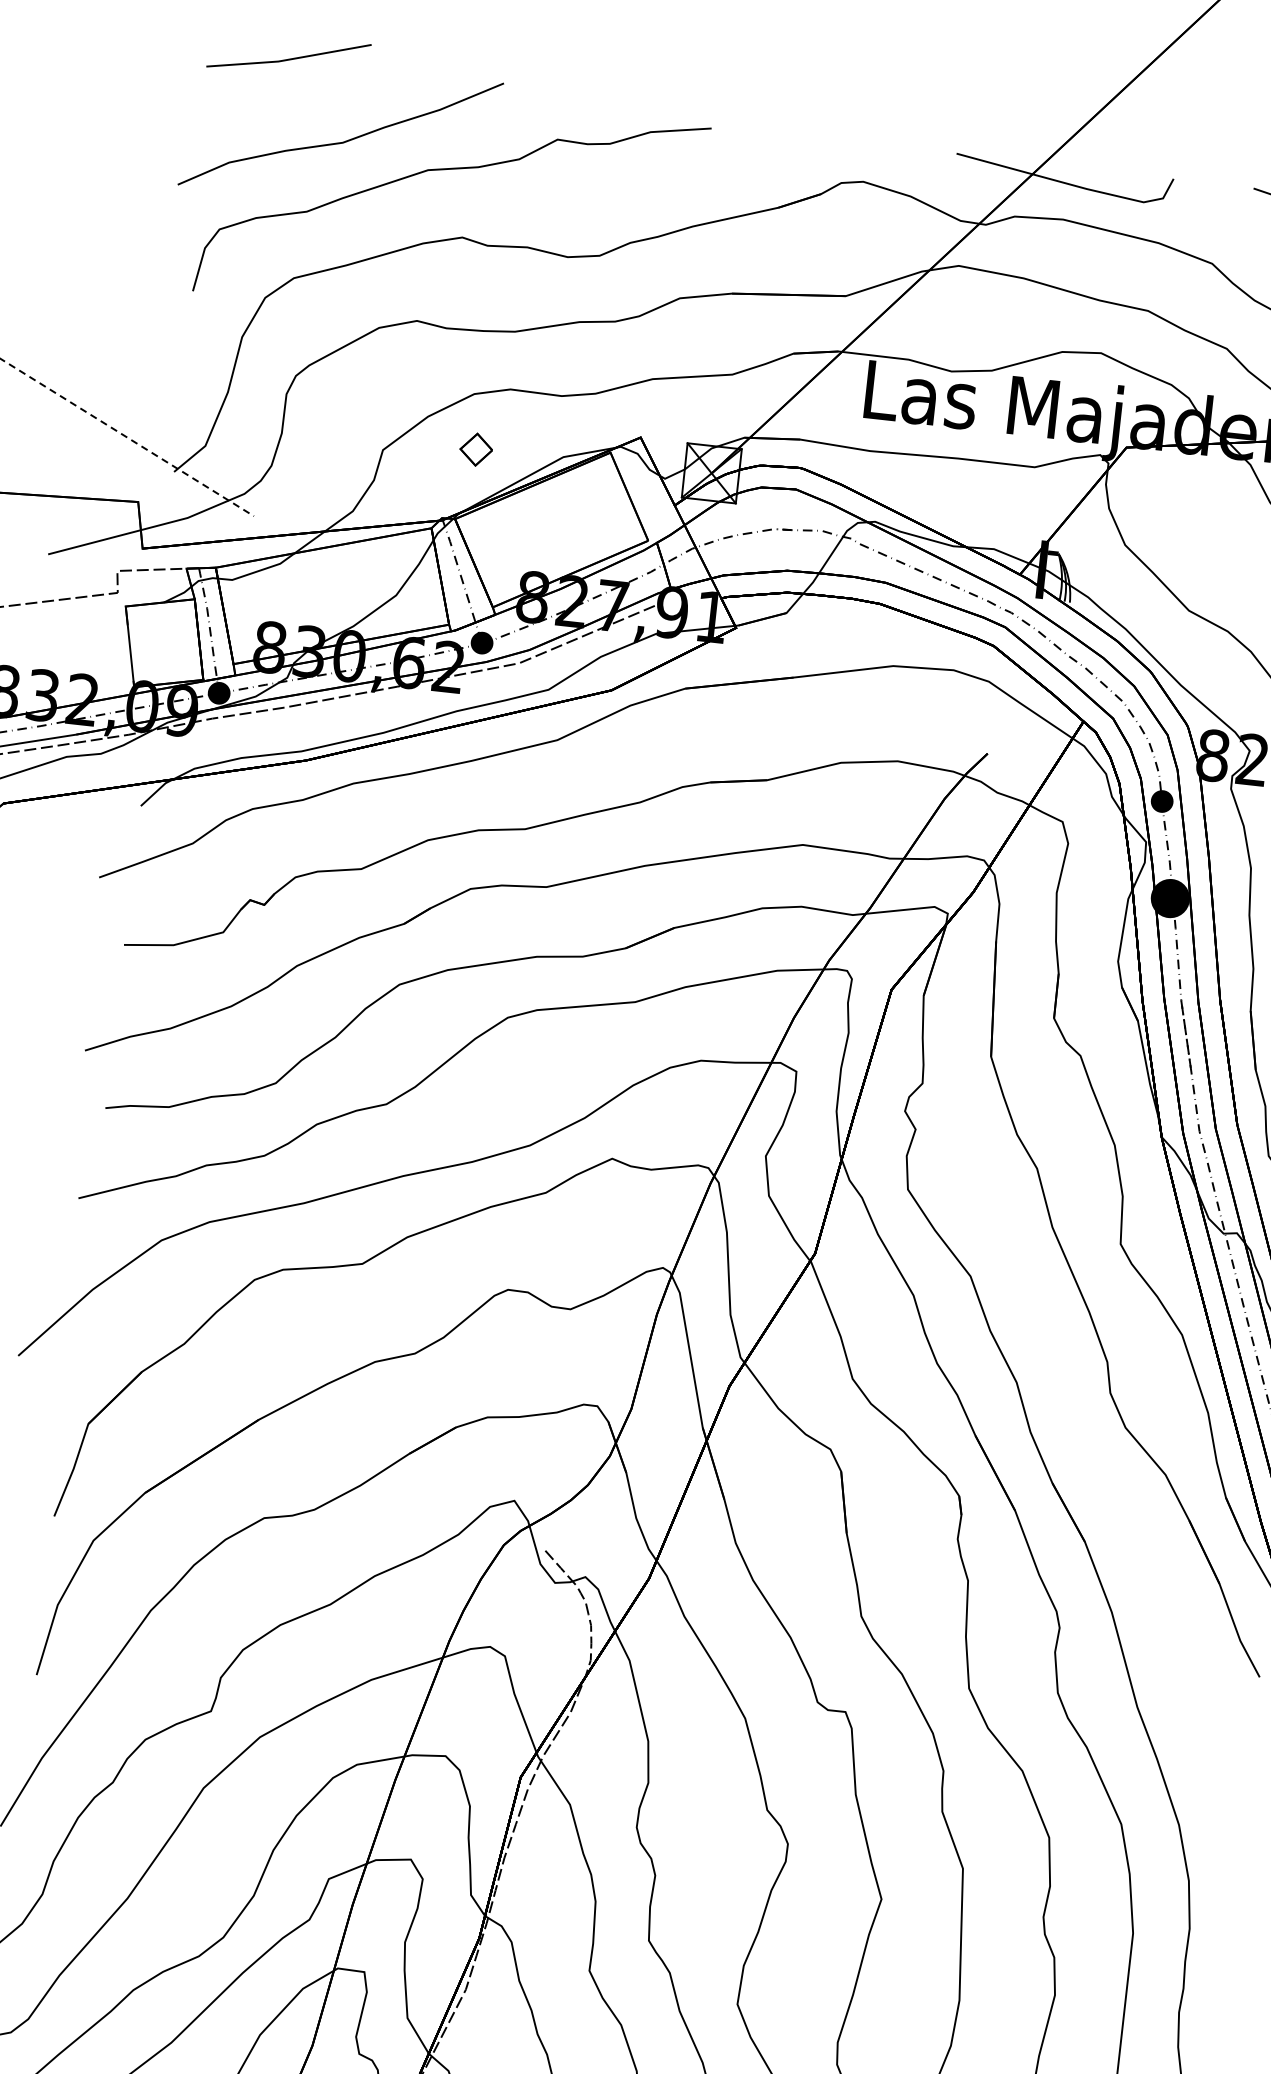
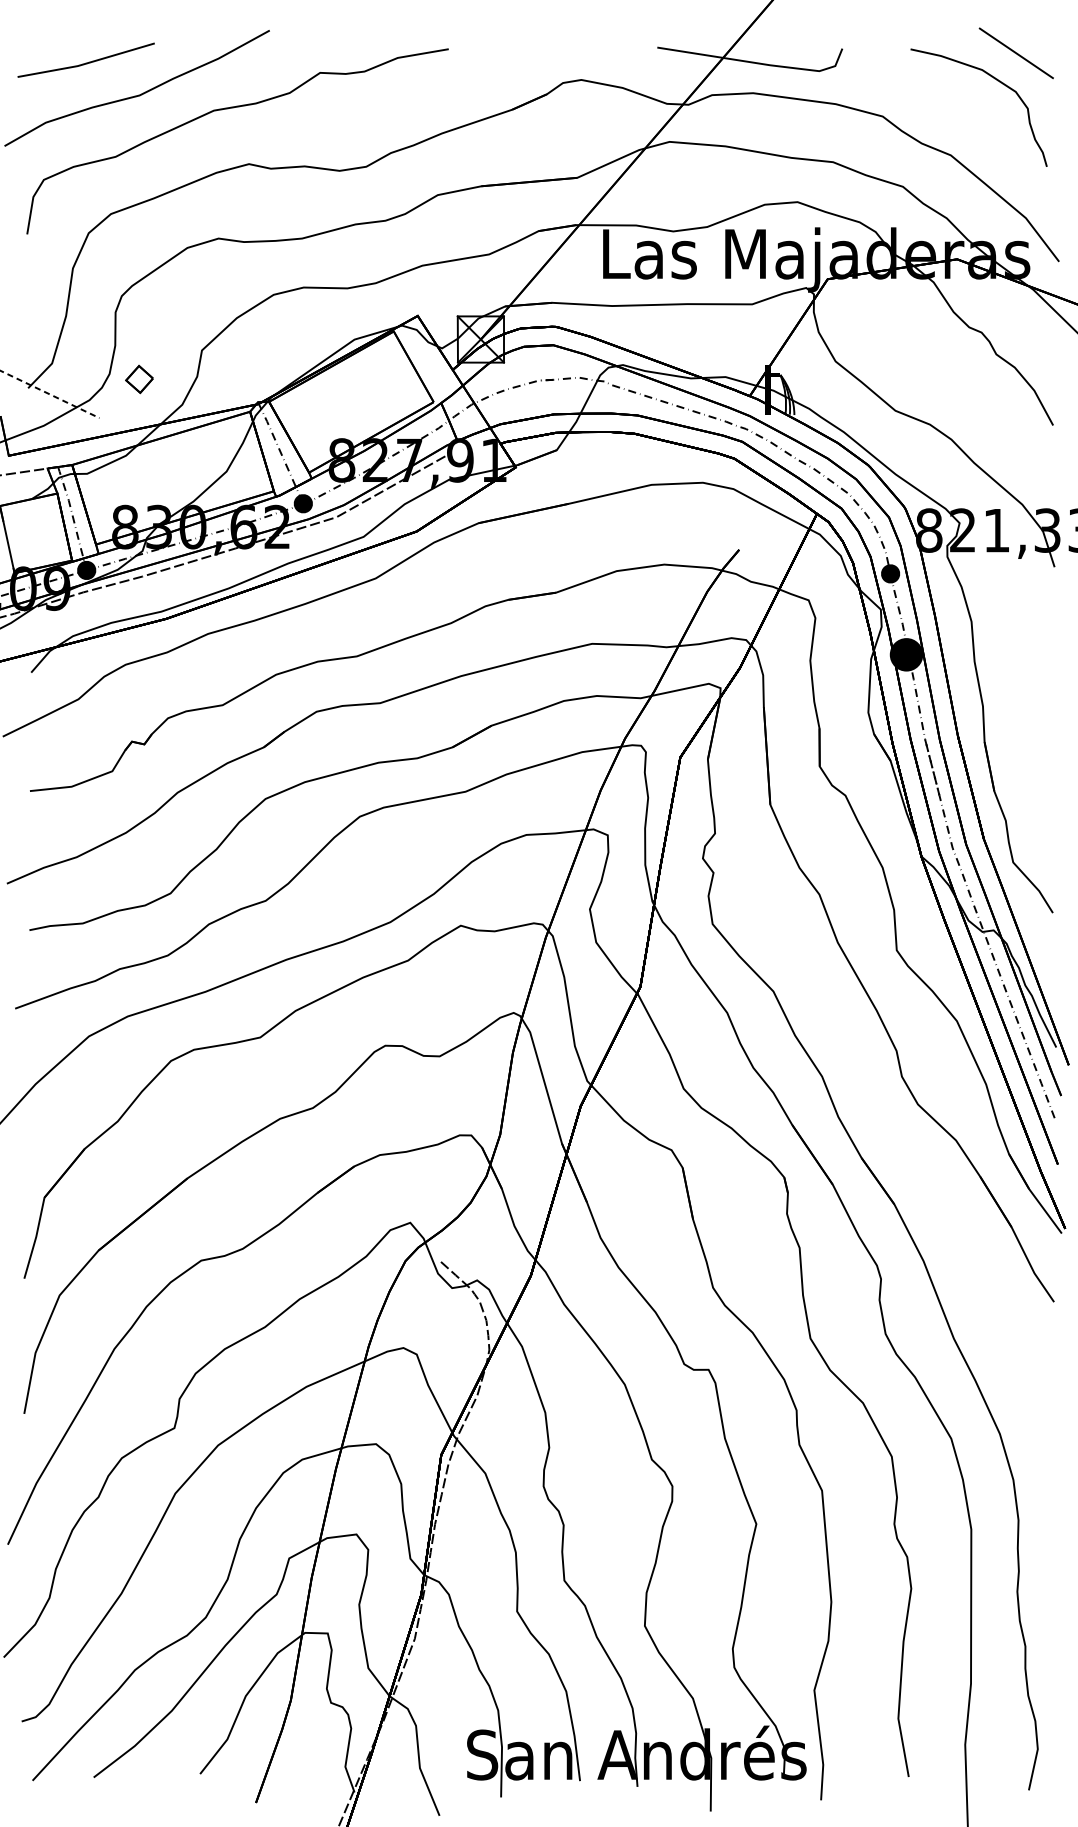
line: (287, 58) -> (85, 62), moved
part: (476, 449) -> (139, 379), moved

